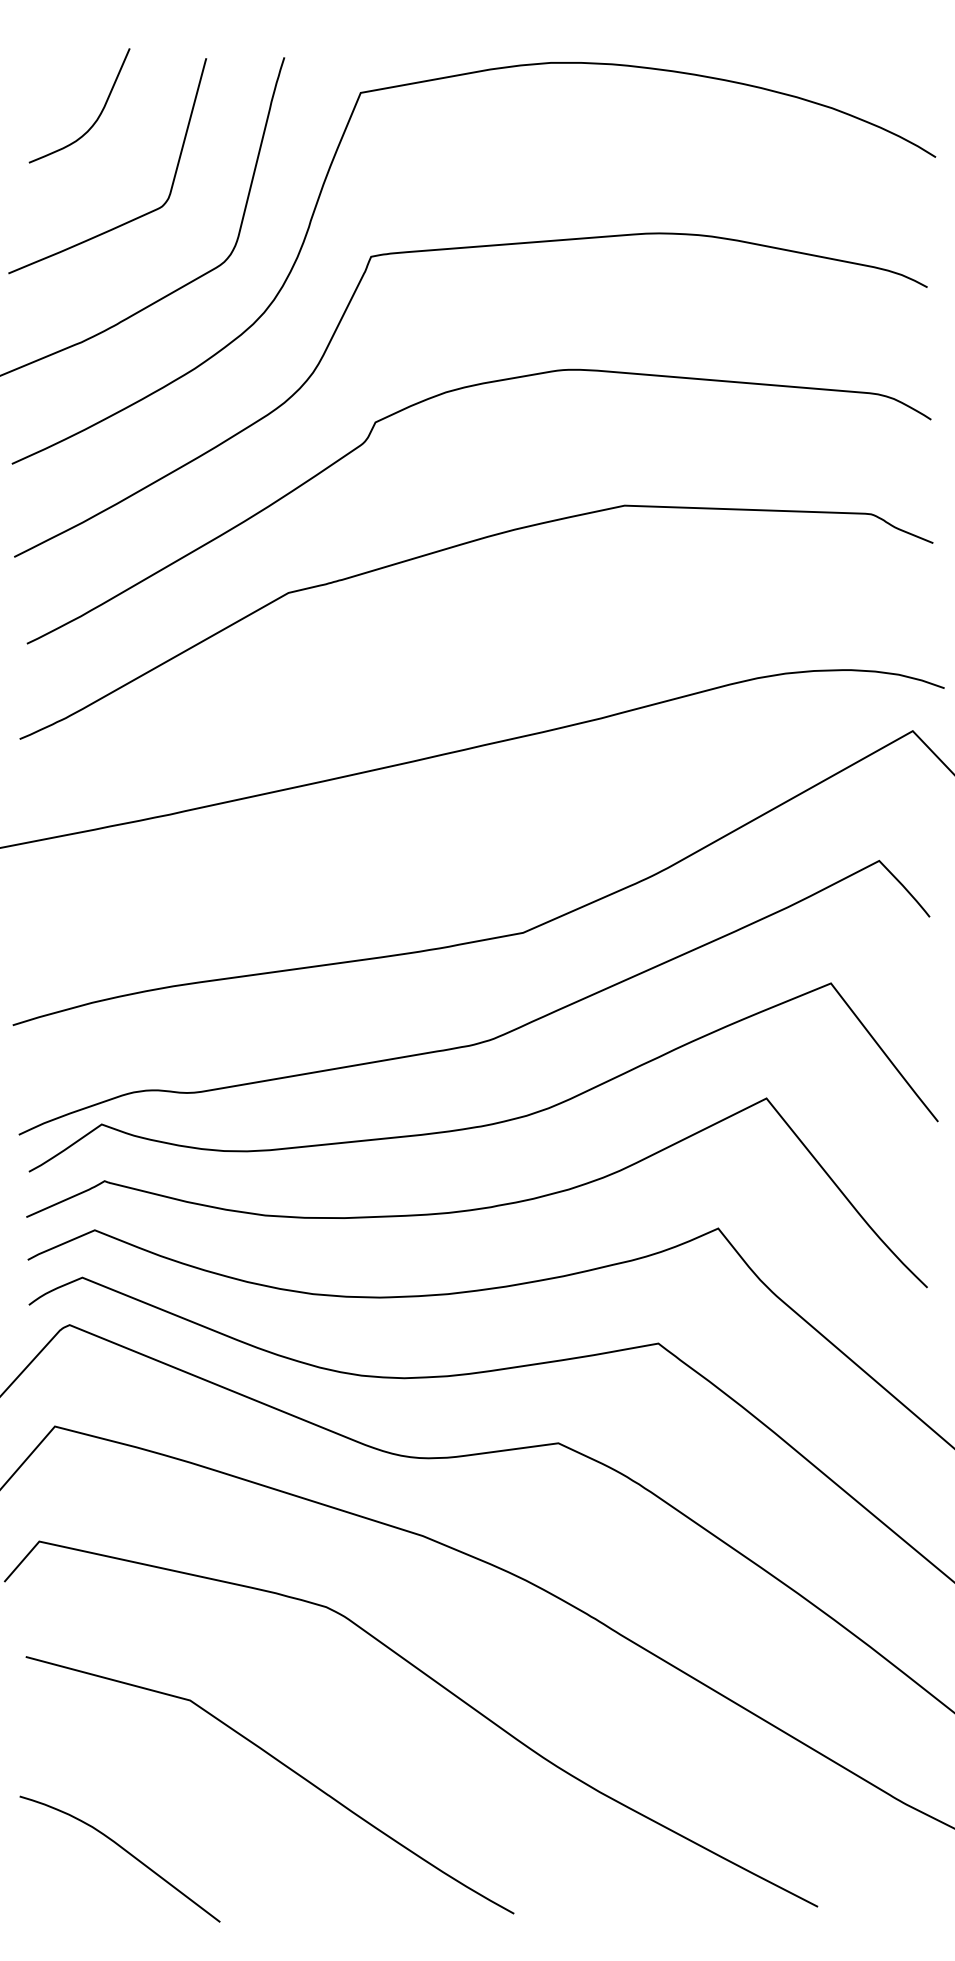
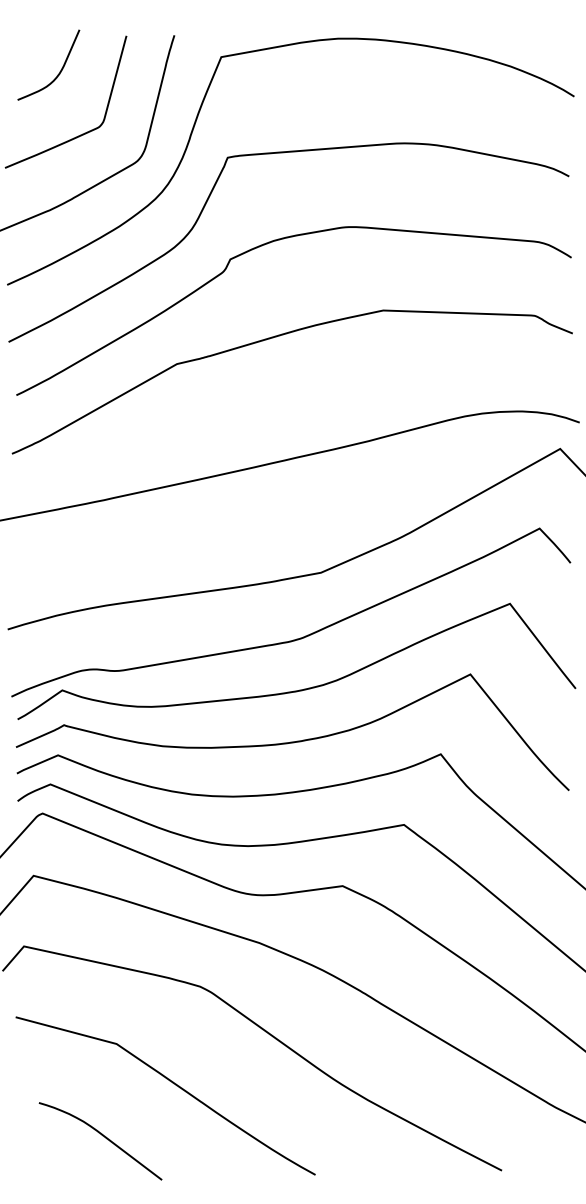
curve: (123, 1851) -> (102, 1136), moved

